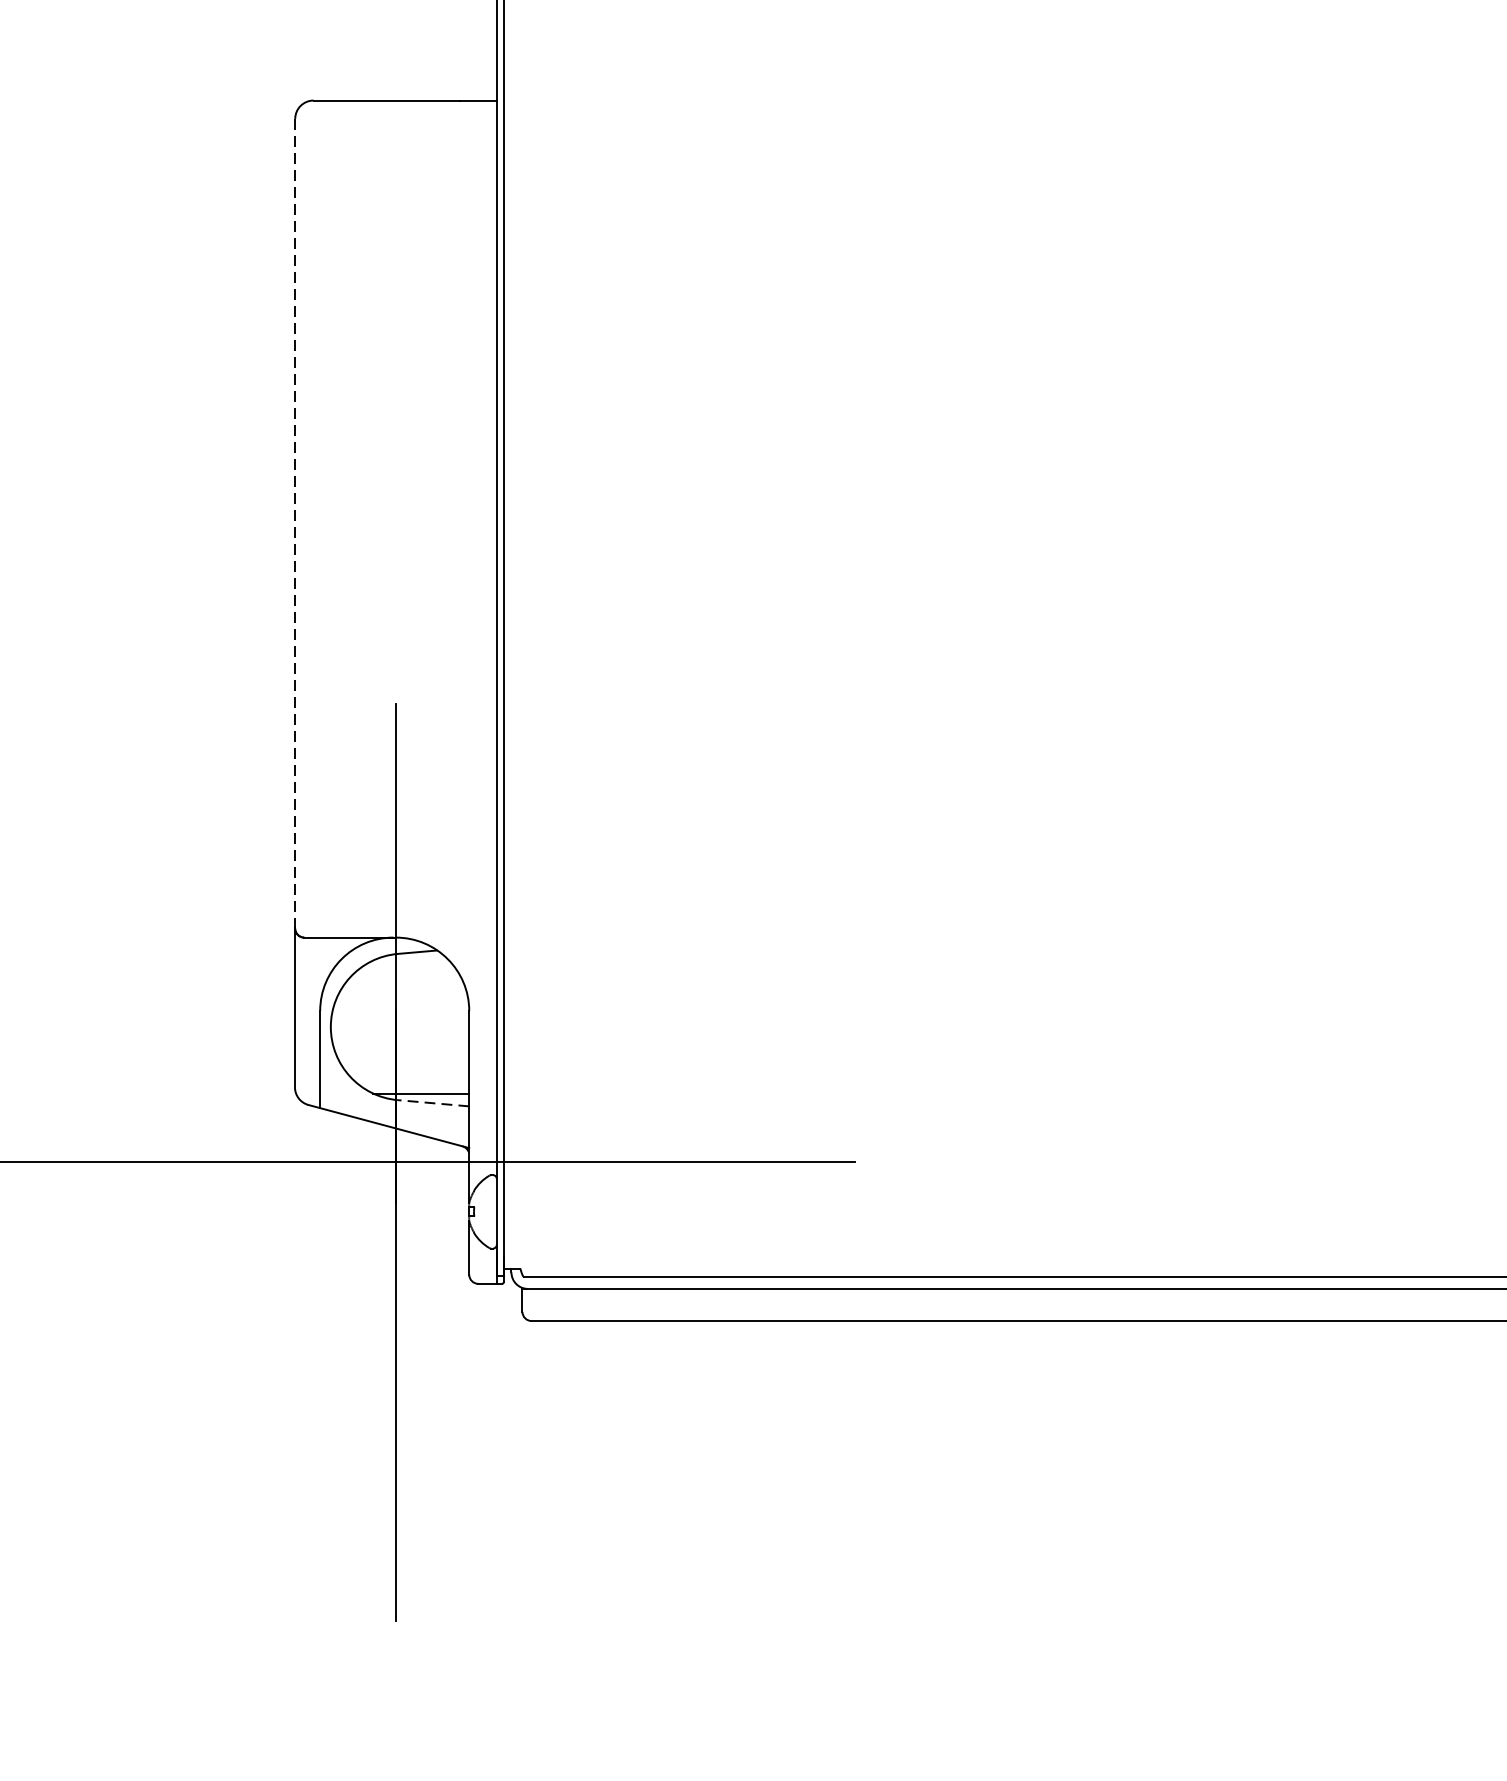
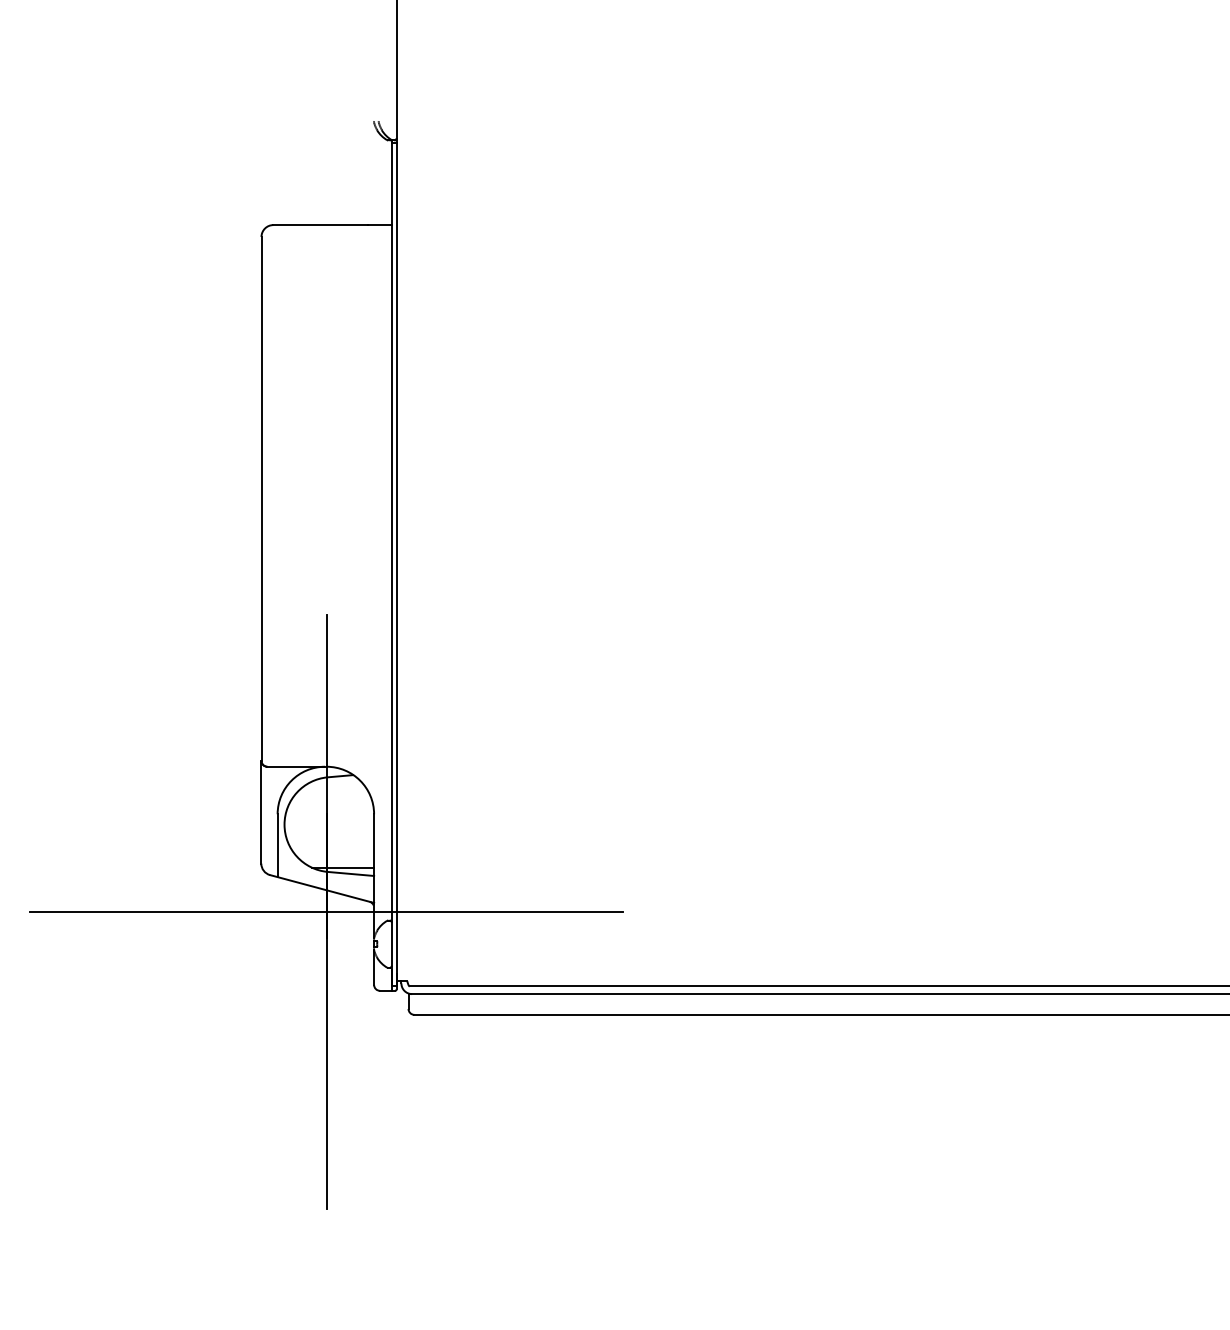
line: (295, 523) -> (261, 498), dashed -> solid
line: (432, 1102) -> (350, 873), dashed -> solid

